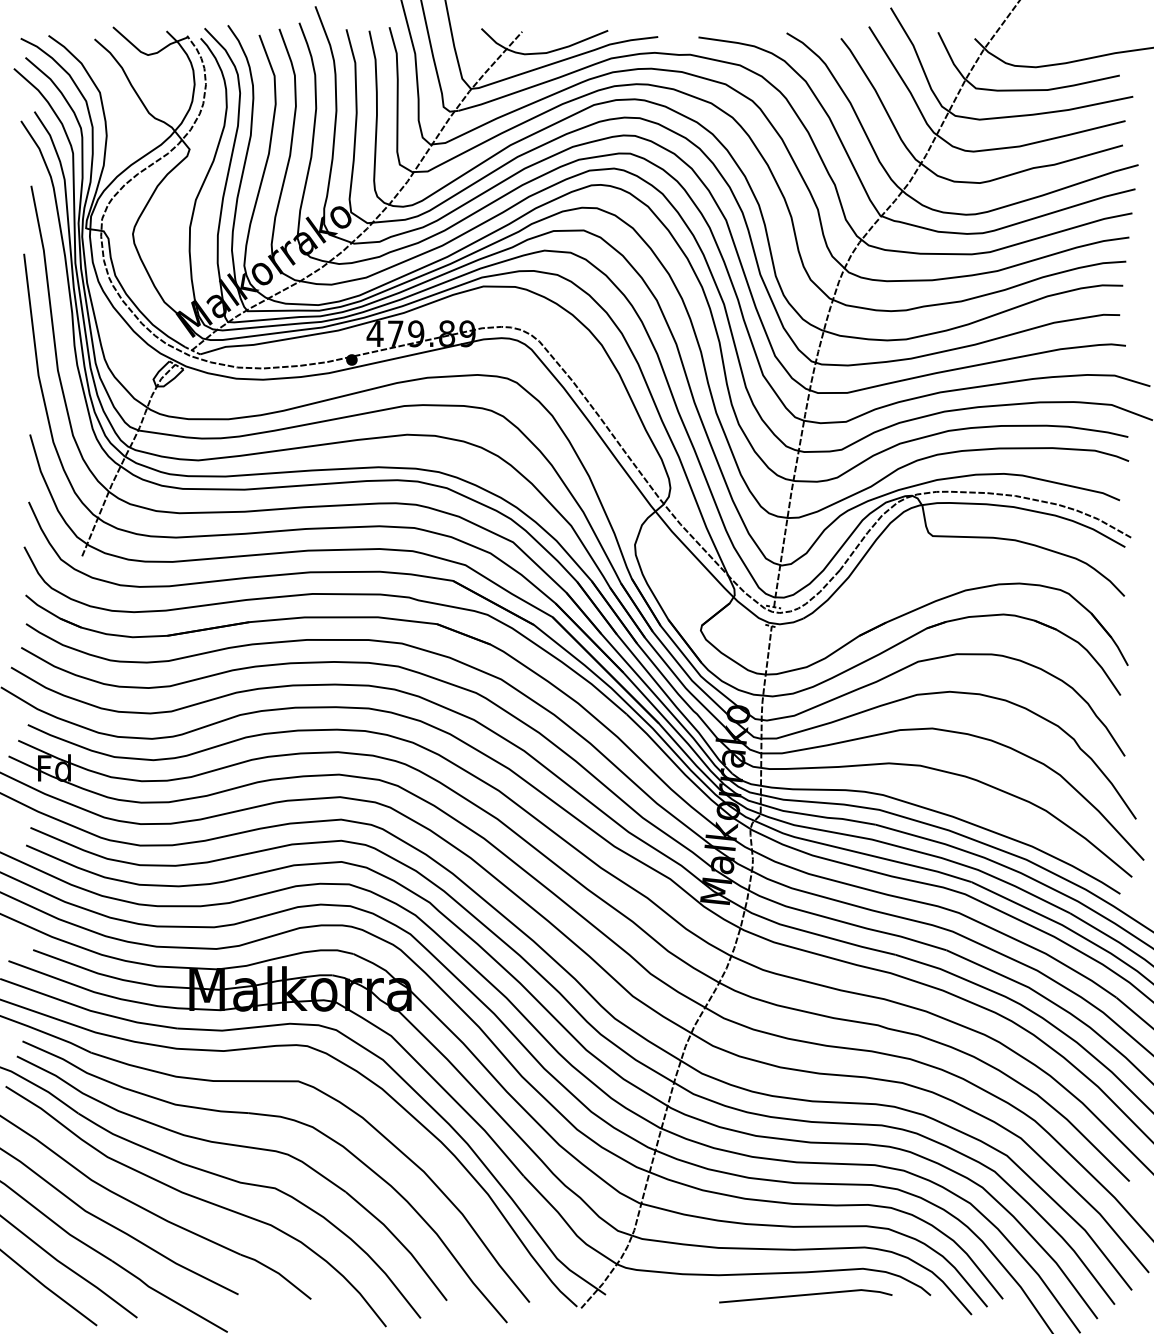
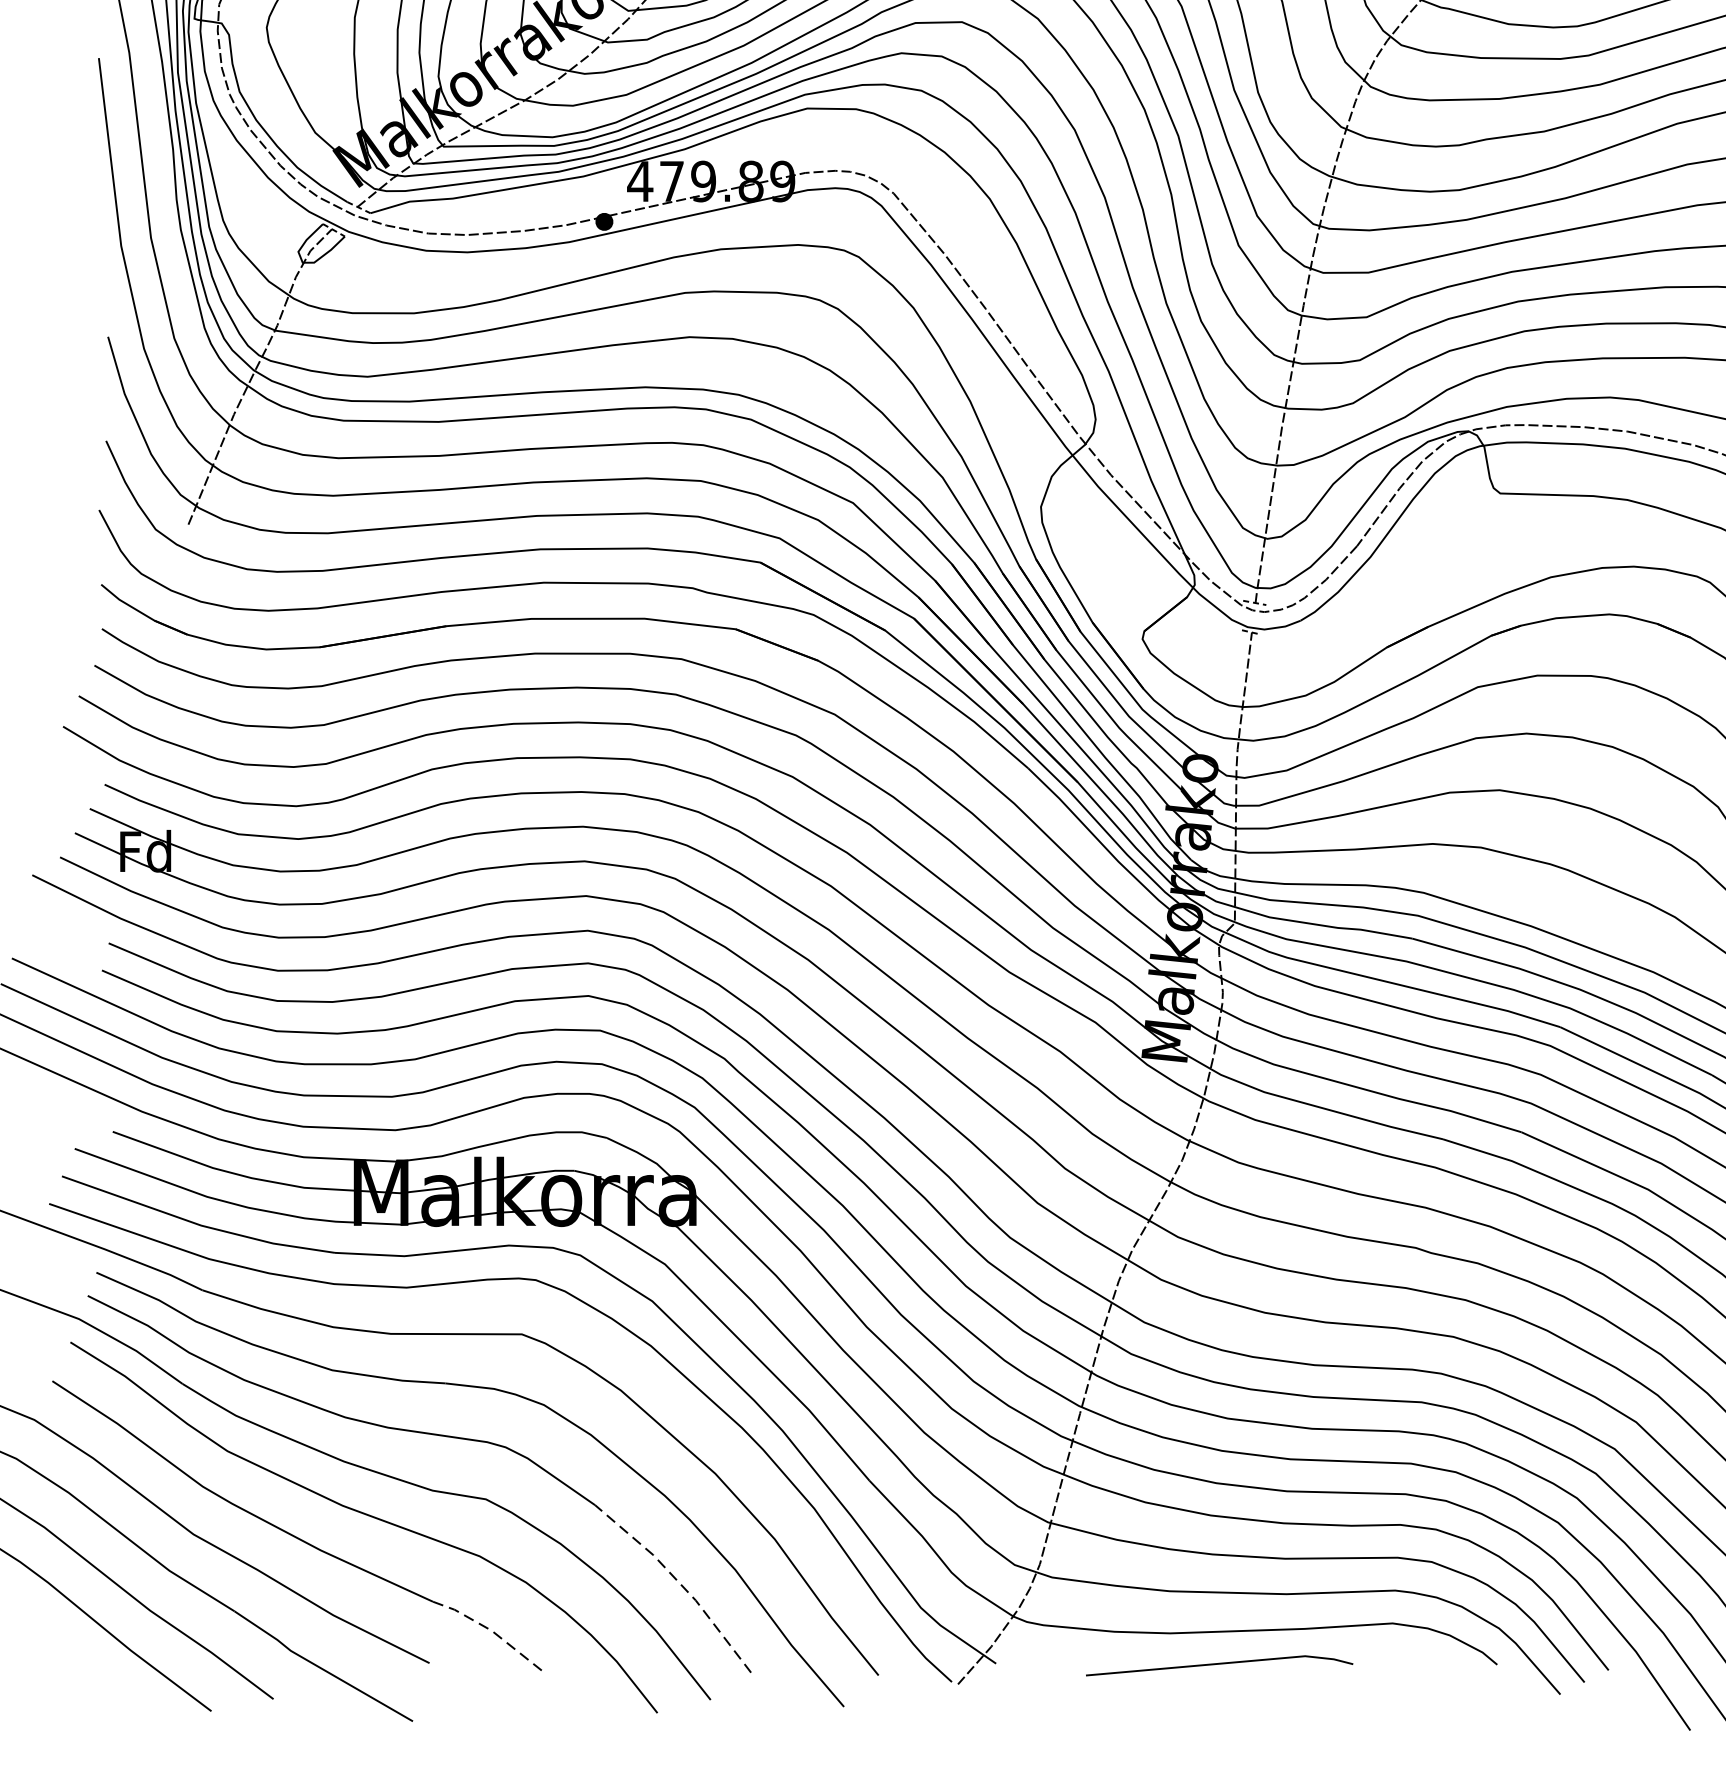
line: (400, 1242) -> (679, 1582), solid -> dashed
line: (277, 1273) -> (489, 1630), solid -> dashed
line: (805, 1295) -> (1219, 1664), moved

